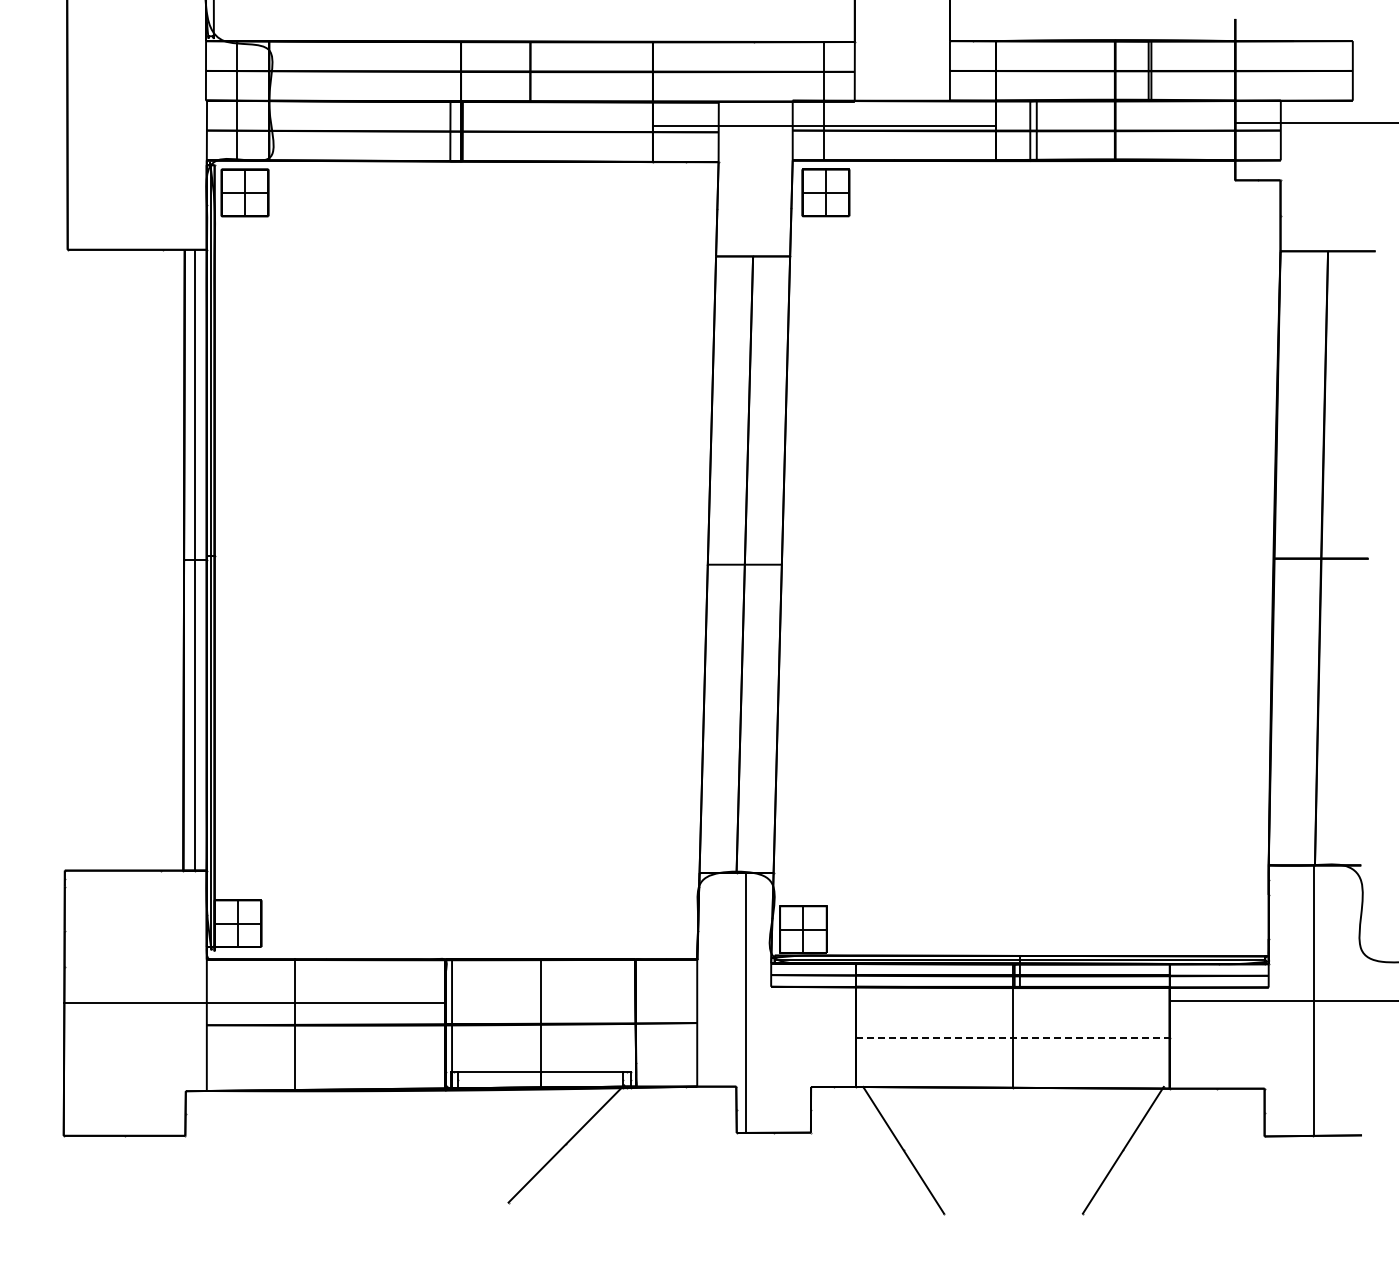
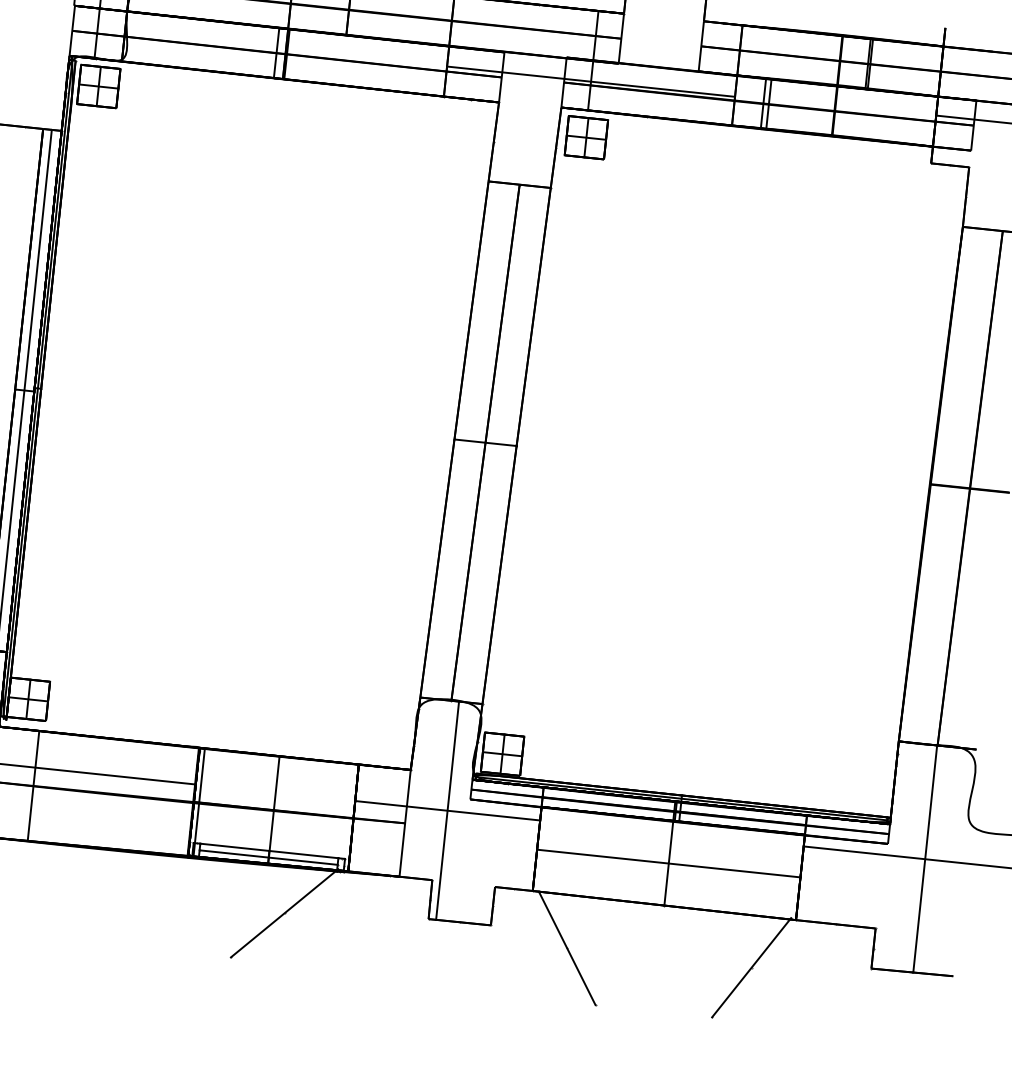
line: (745, 1002) -> (447, 810), added
line: (294, 1024) -> (33, 785), moved
line: (1012, 1037) -> (668, 863), dashed -> solid
line: (540, 1080) -> (268, 857), added

